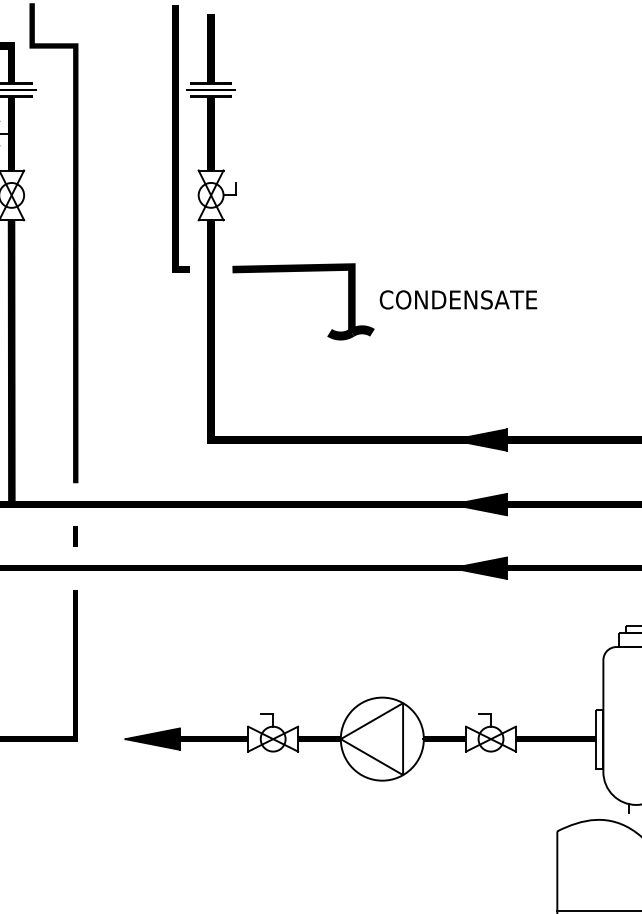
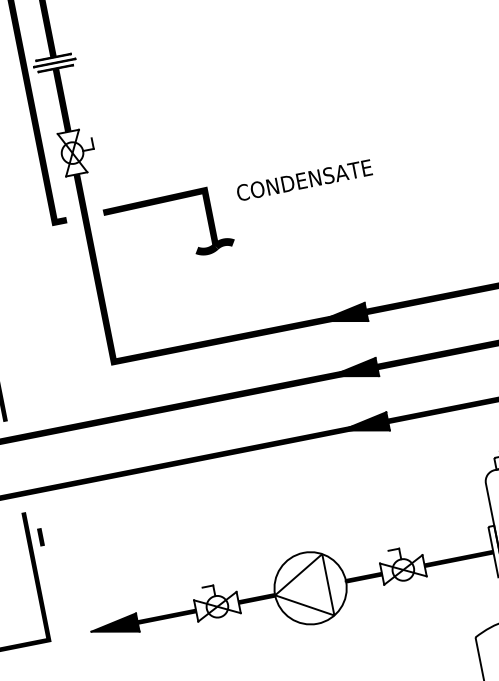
text: (458, 299) -> (304, 180), moved
line: (75, 536) -> (40, 537), moved

